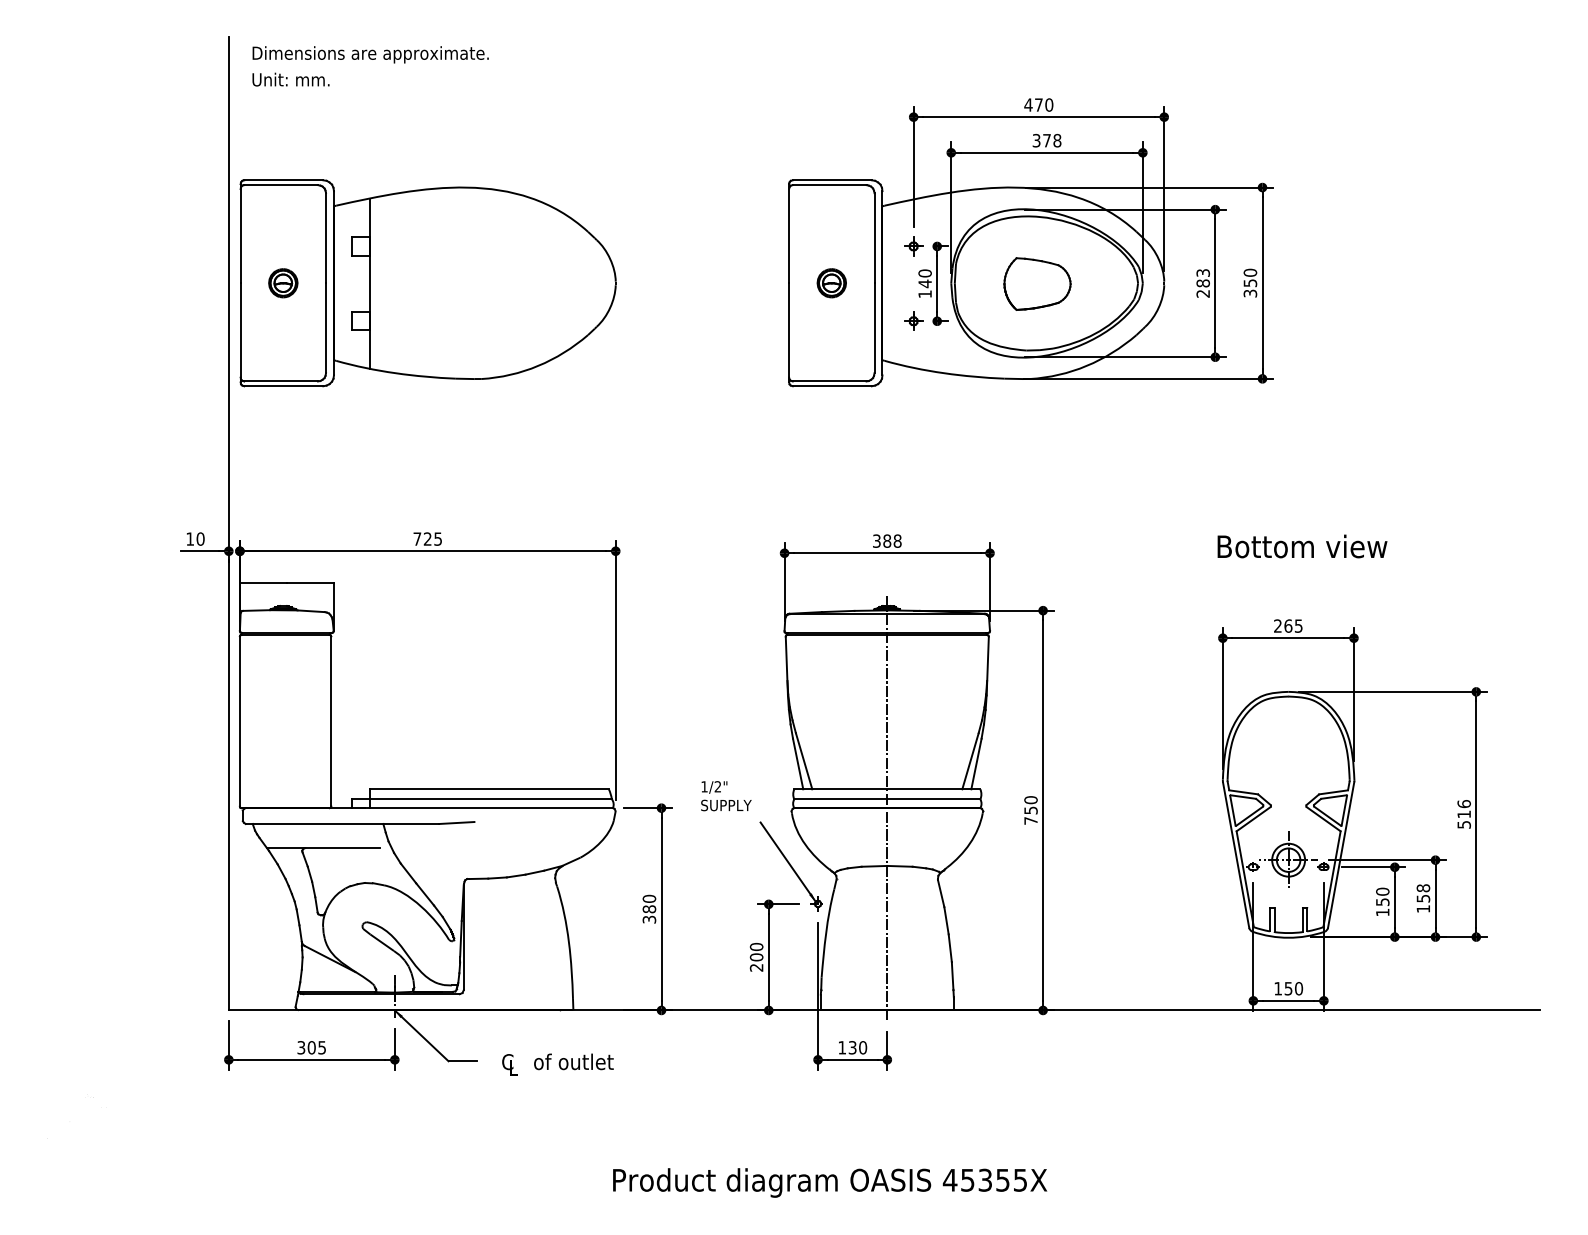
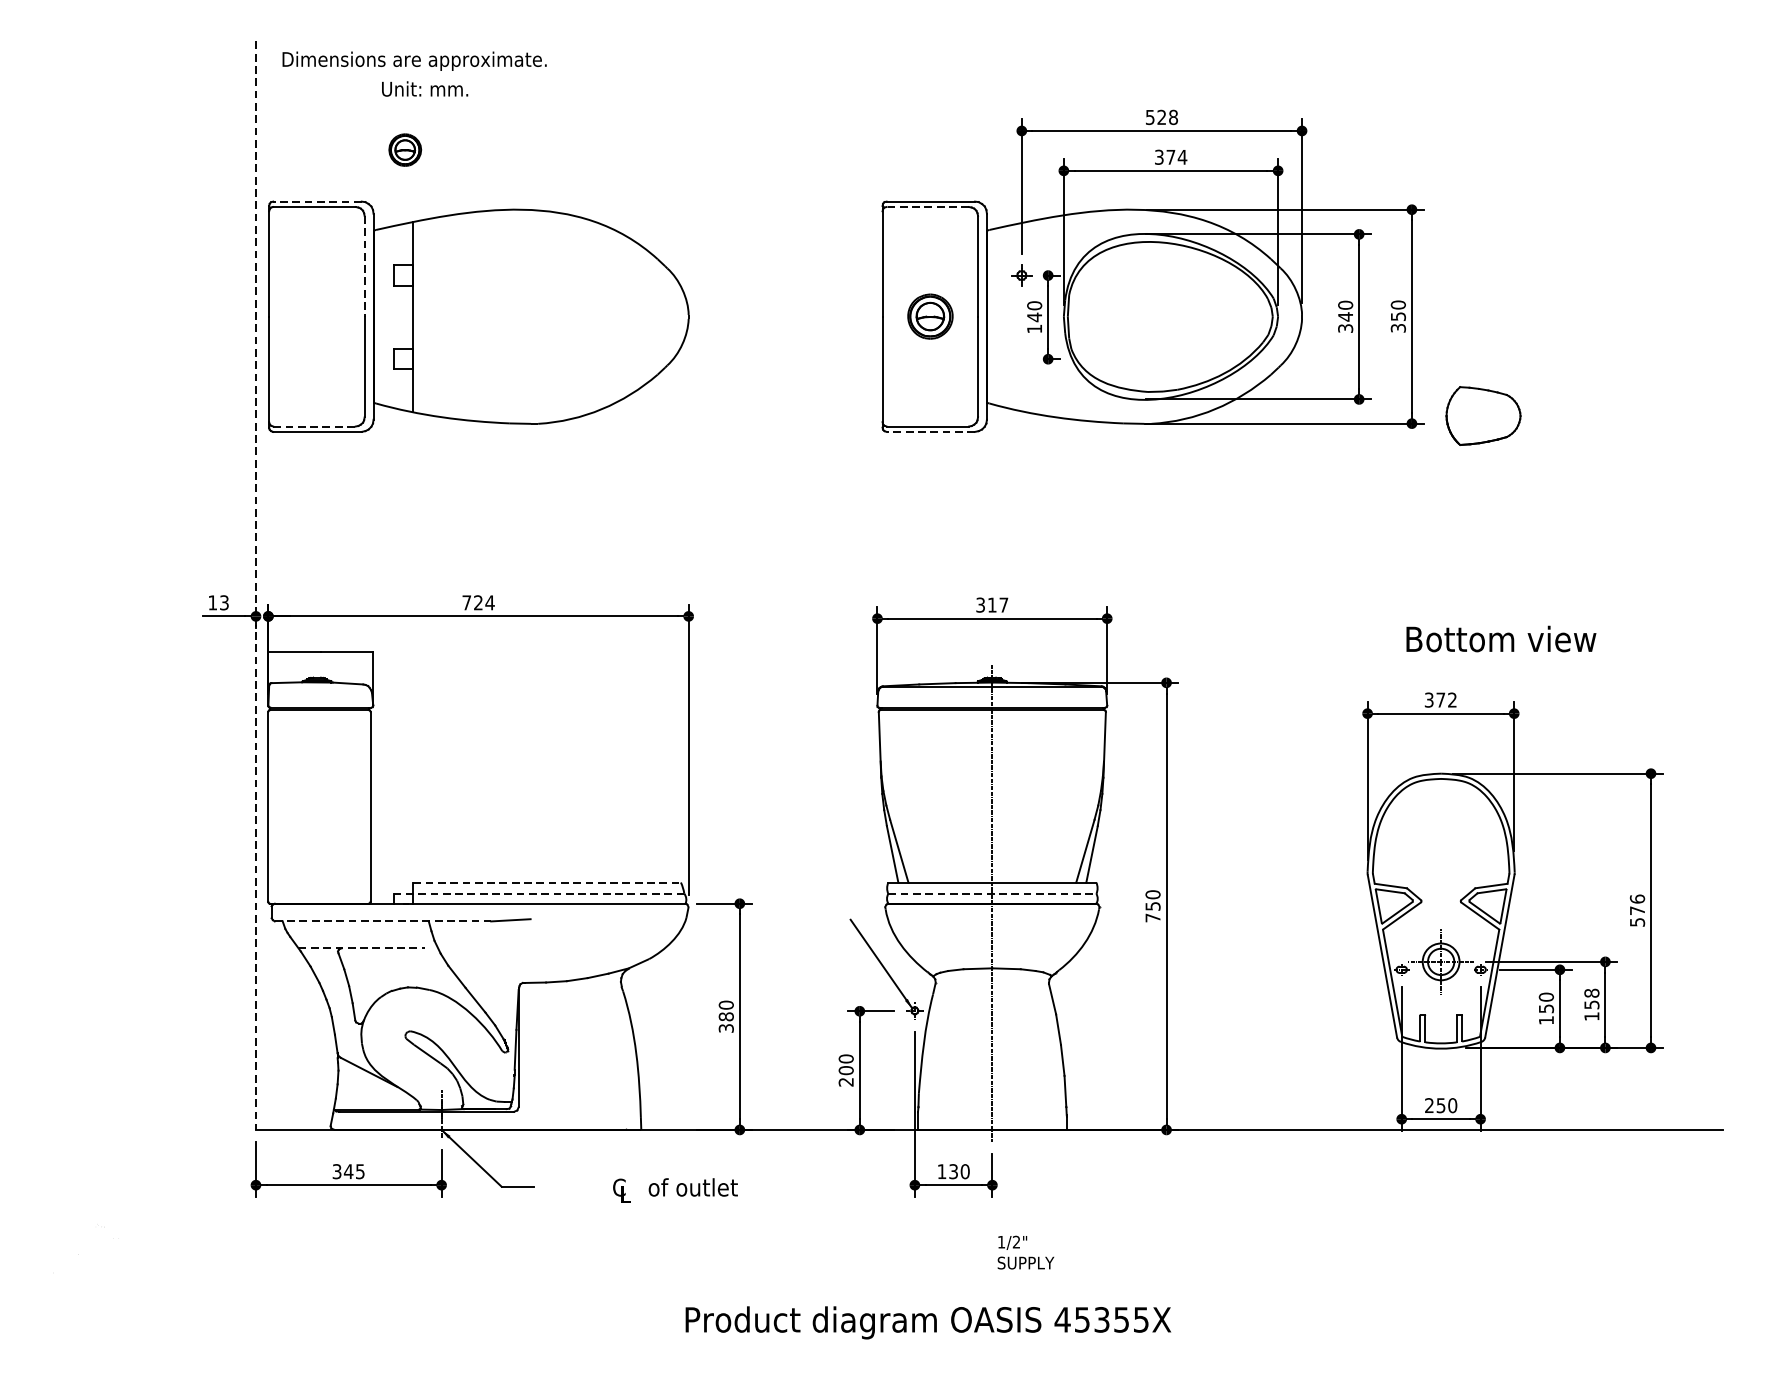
text: (290, 79) -> (424, 88), moved
text: (1038, 104) -> (1161, 116), 470 -> 528
text: (1057, 140) -> (1182, 157), 378 -> 374
line: (283, 180) -> (317, 201), solid -> dashed
line: (829, 185) -> (927, 207), solid -> dashed
line: (326, 238) -> (365, 266), solid -> dashed
part: (283, 283) -> (405, 150), moved
part: (831, 283) -> (929, 316), size x1.4
part: (1037, 283) -> (1483, 415), moved
text: (1203, 283) -> (1345, 316), 283 -> 340
part: (913, 320) -> (1021, 358), removed
line: (281, 381) -> (314, 426), solid -> dashed
line: (832, 386) -> (931, 432), solid -> dashed
line: (228, 523) -> (255, 585), solid -> dashed
text: (200, 538) -> (224, 602), 10 -> 13
text: (437, 538) -> (489, 602), 725 -> 724
text: (892, 540) -> (998, 604), 388 -> 317
text: (1302, 546) -> (1501, 639), moved
text: (1288, 625) -> (1440, 699), 265 -> 372
line: (489, 789) -> (547, 882), solid -> dashed
text: (726, 796) -> (1026, 1253), moved
line: (481, 799) -> (538, 894), solid -> dashed
line: (887, 799) -> (992, 894), solid -> dashed
text: (1463, 814) -> (1636, 910), 516 -> 576
line: (342, 823) -> (383, 920), solid -> dashed
line: (323, 848) -> (361, 948), solid -> dashed
text: (1277, 988) -> (1428, 1105), 150 -> 250
text: (311, 1047) -> (348, 1171), 305 -> 345
text: (557, 1064) -> (674, 1190), moved

